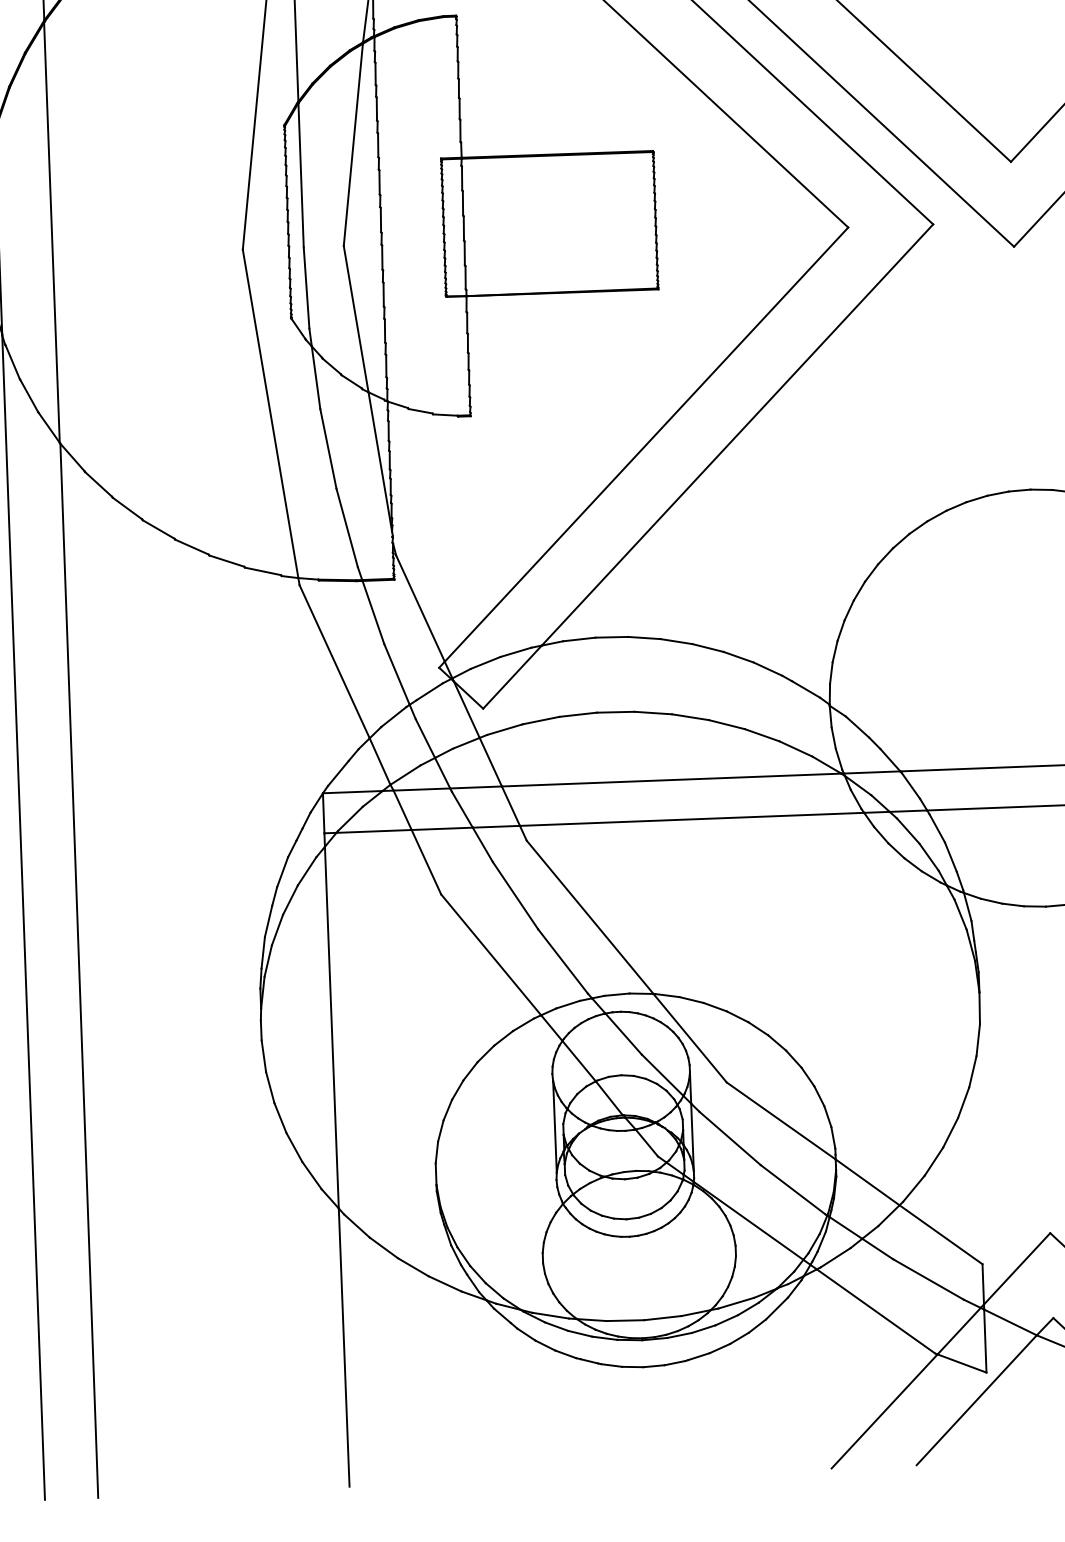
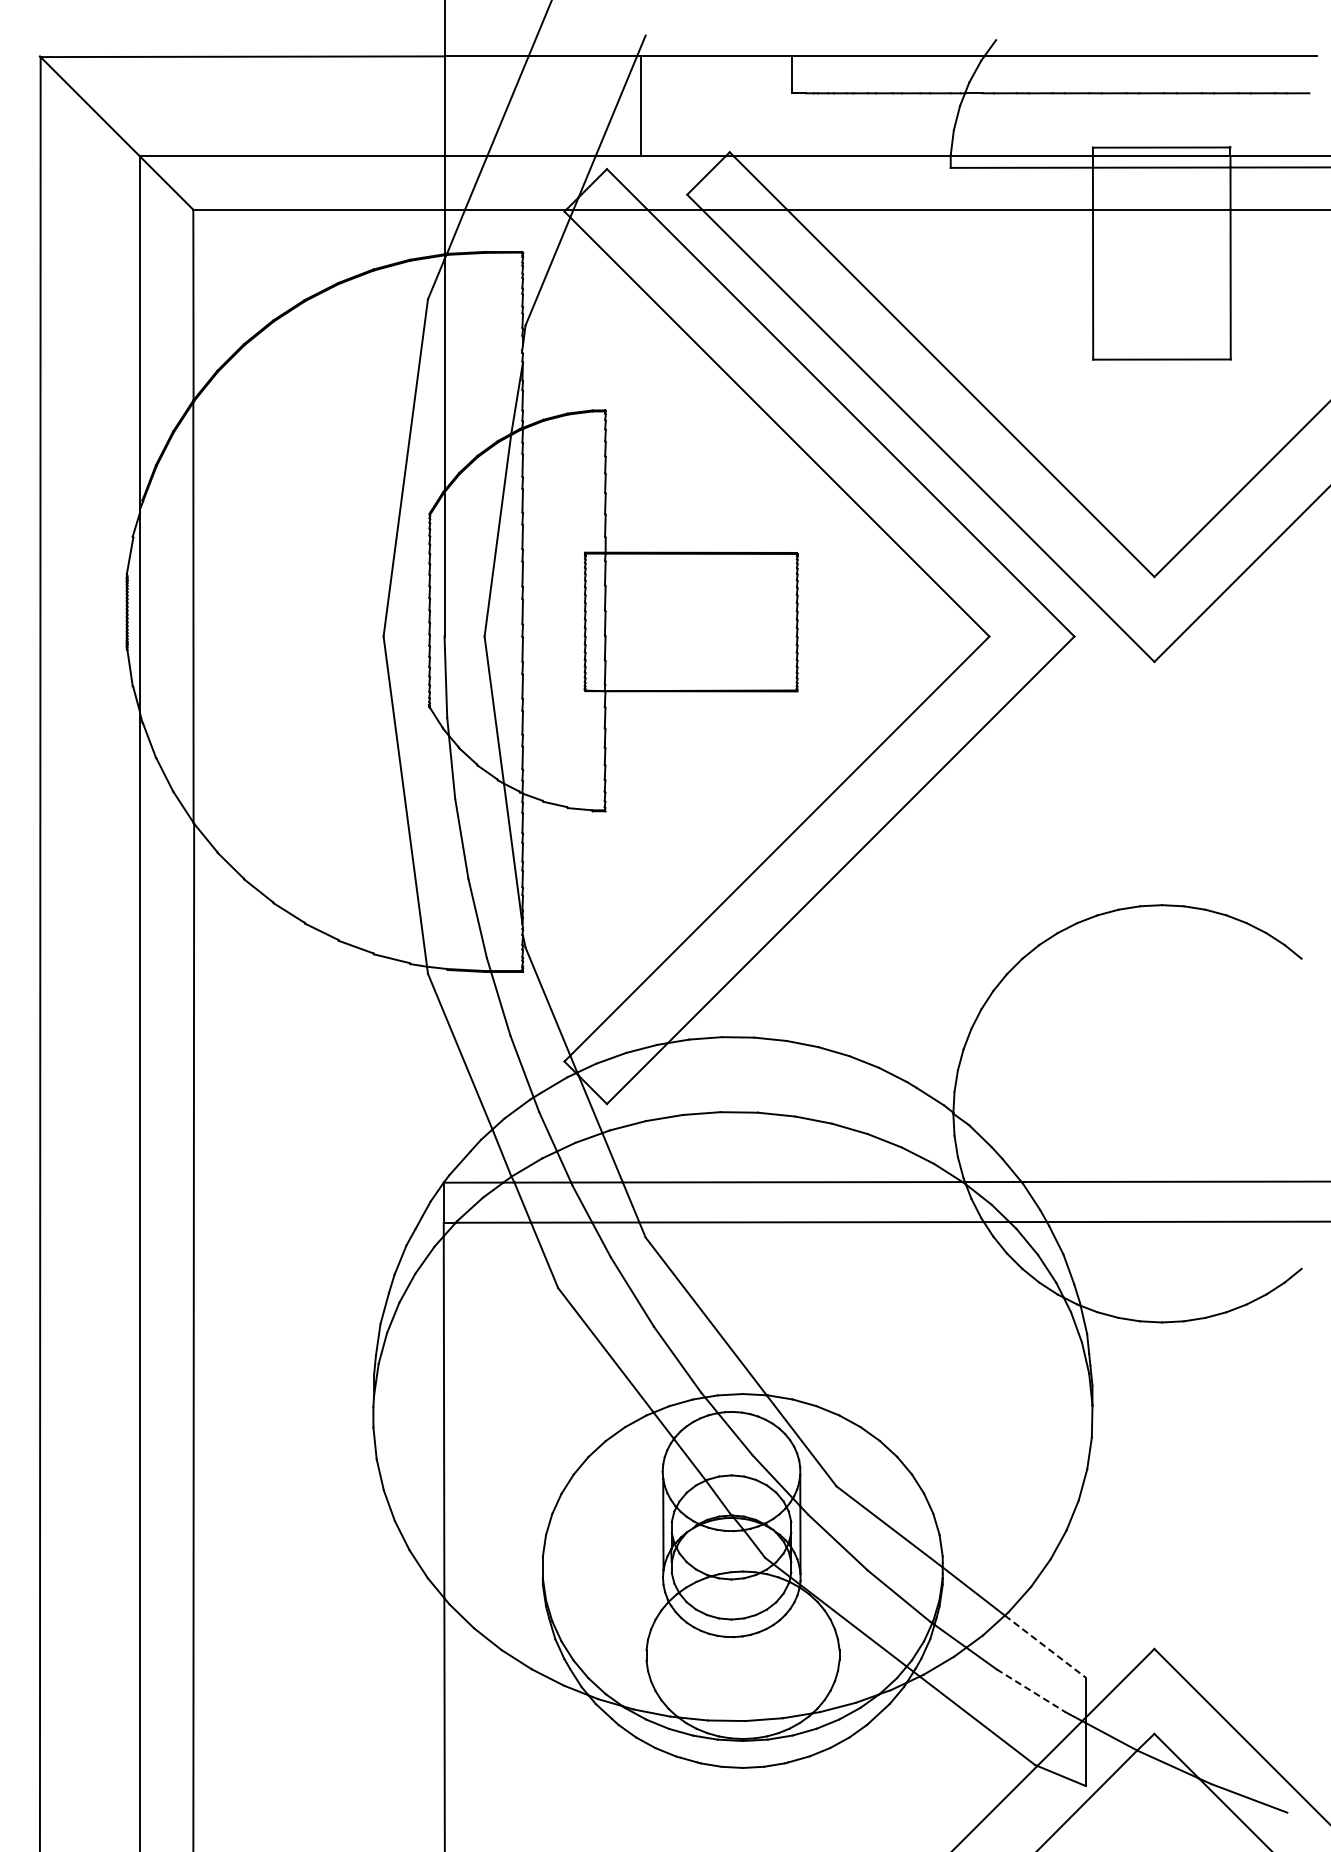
line: (941, 1234) -> (1045, 1646), solid -> dashed
line: (928, 1279) -> (1031, 1690), solid -> dashed

